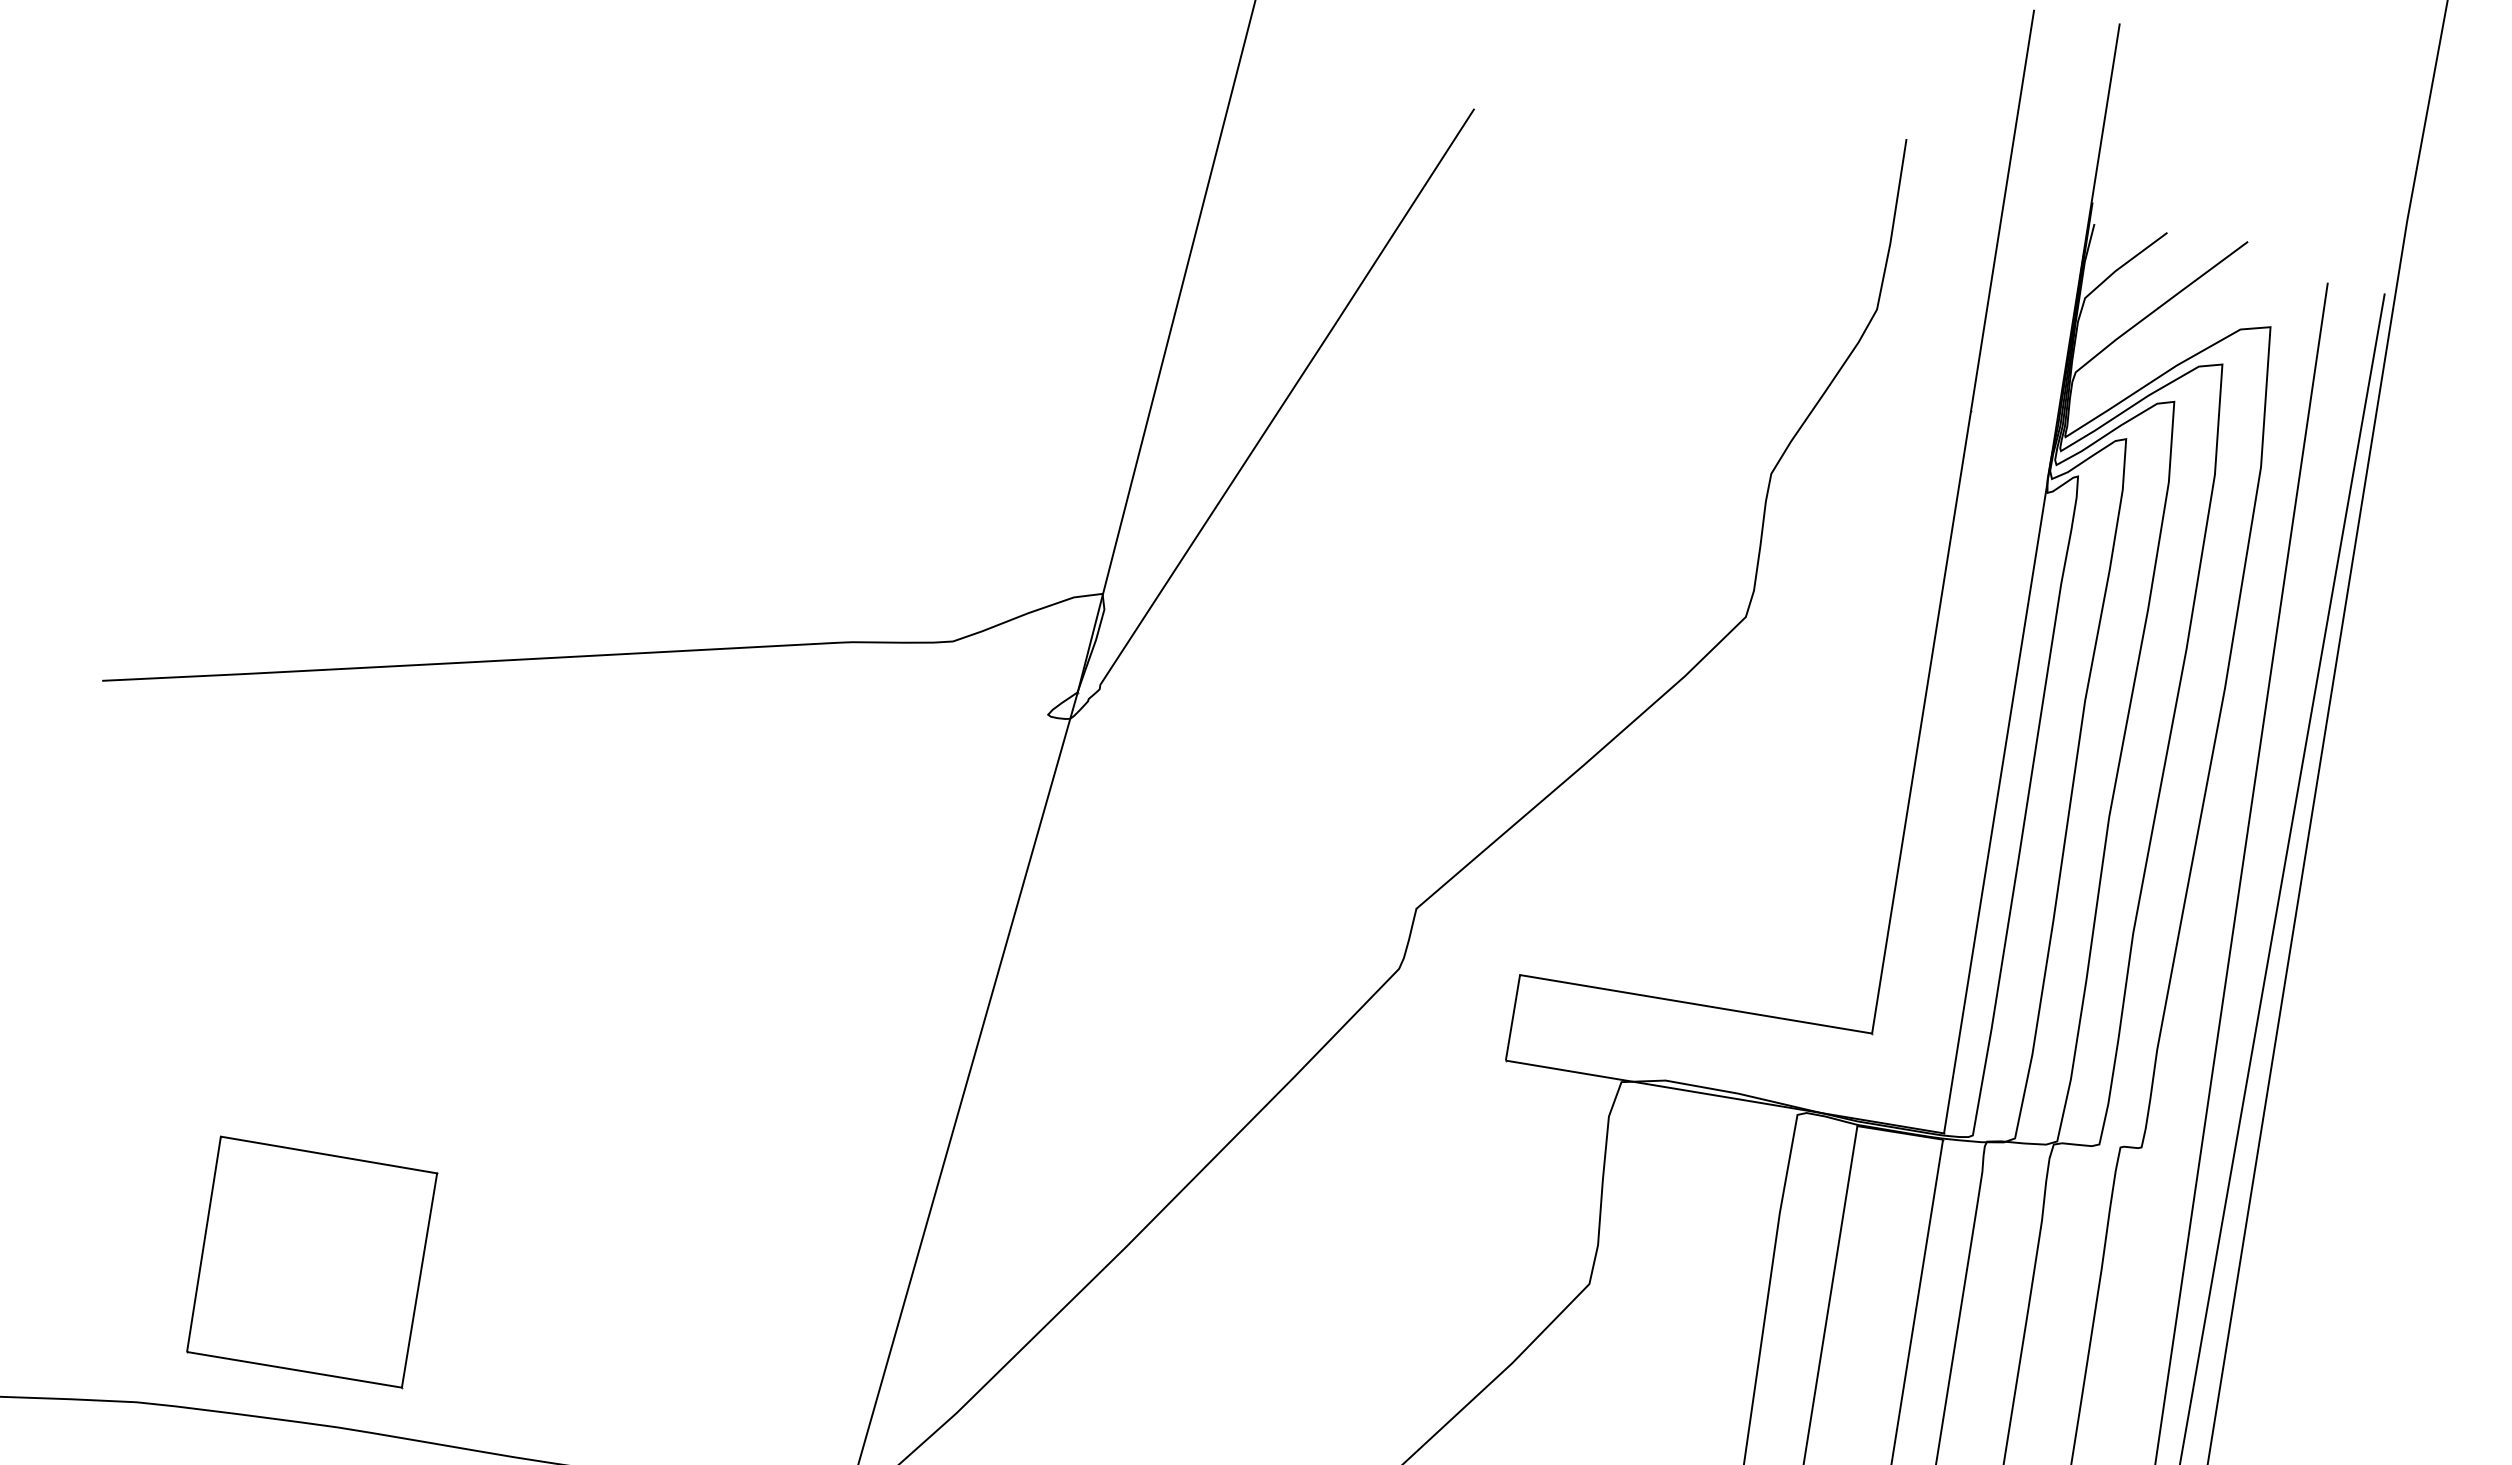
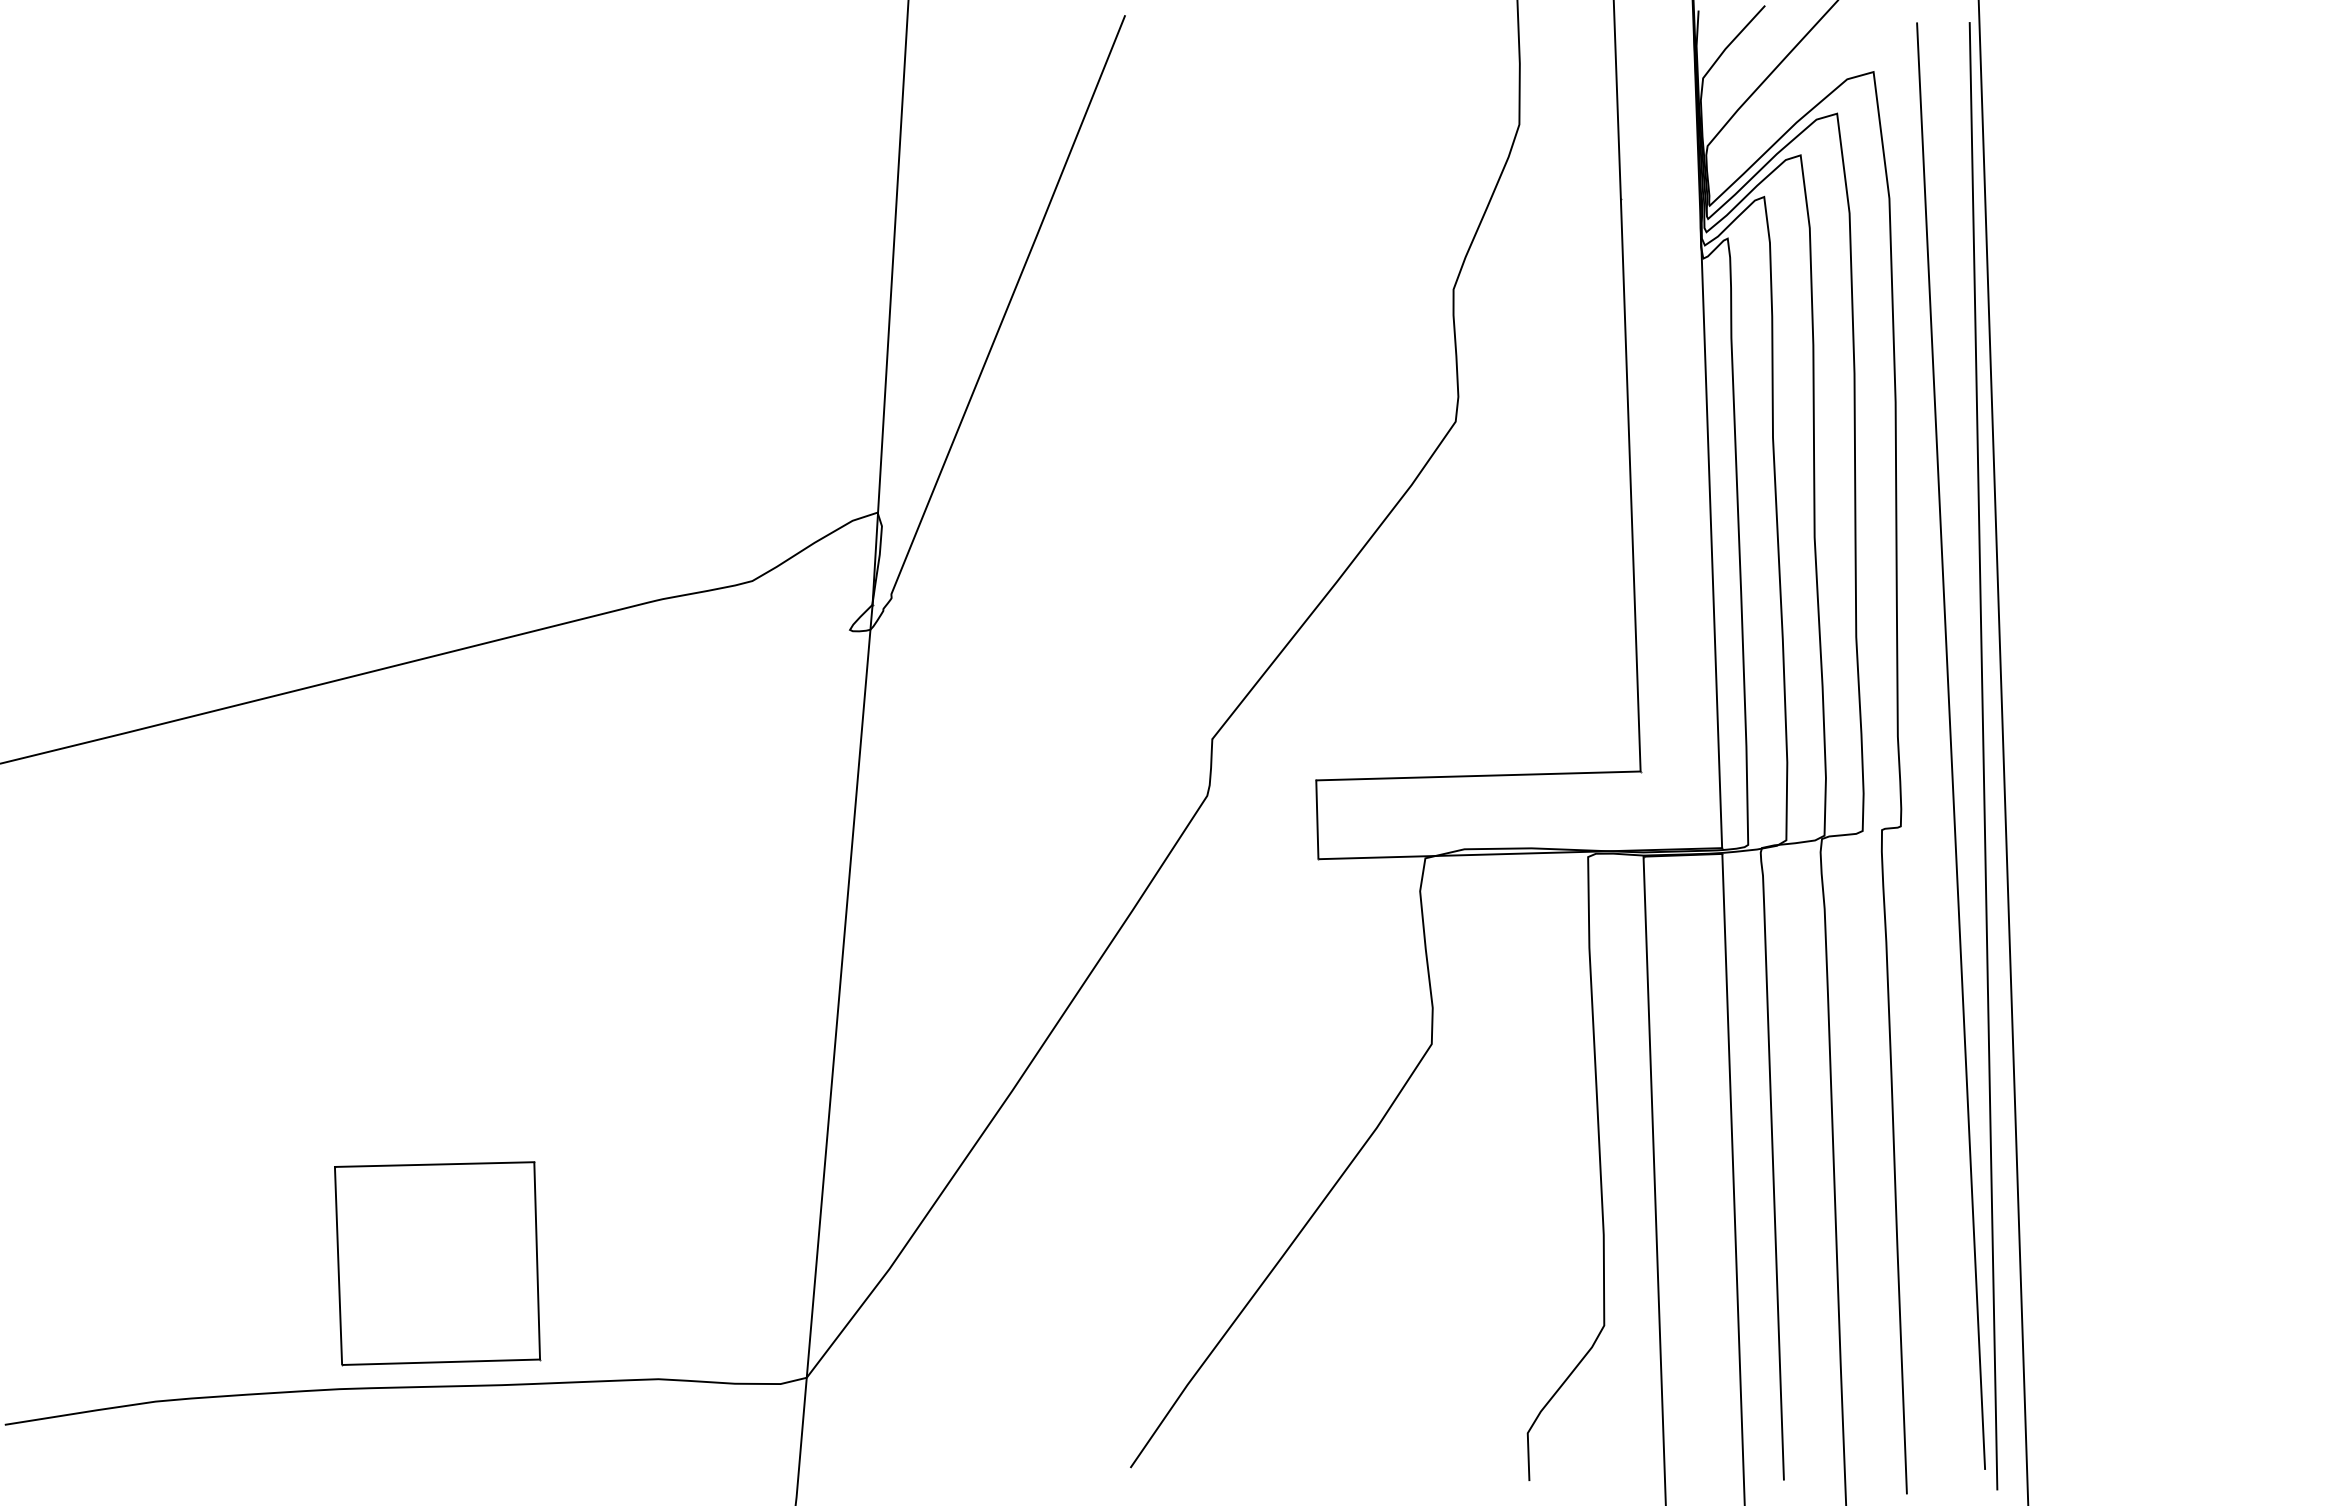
part: (311, 1262) -> (437, 1263), moved

